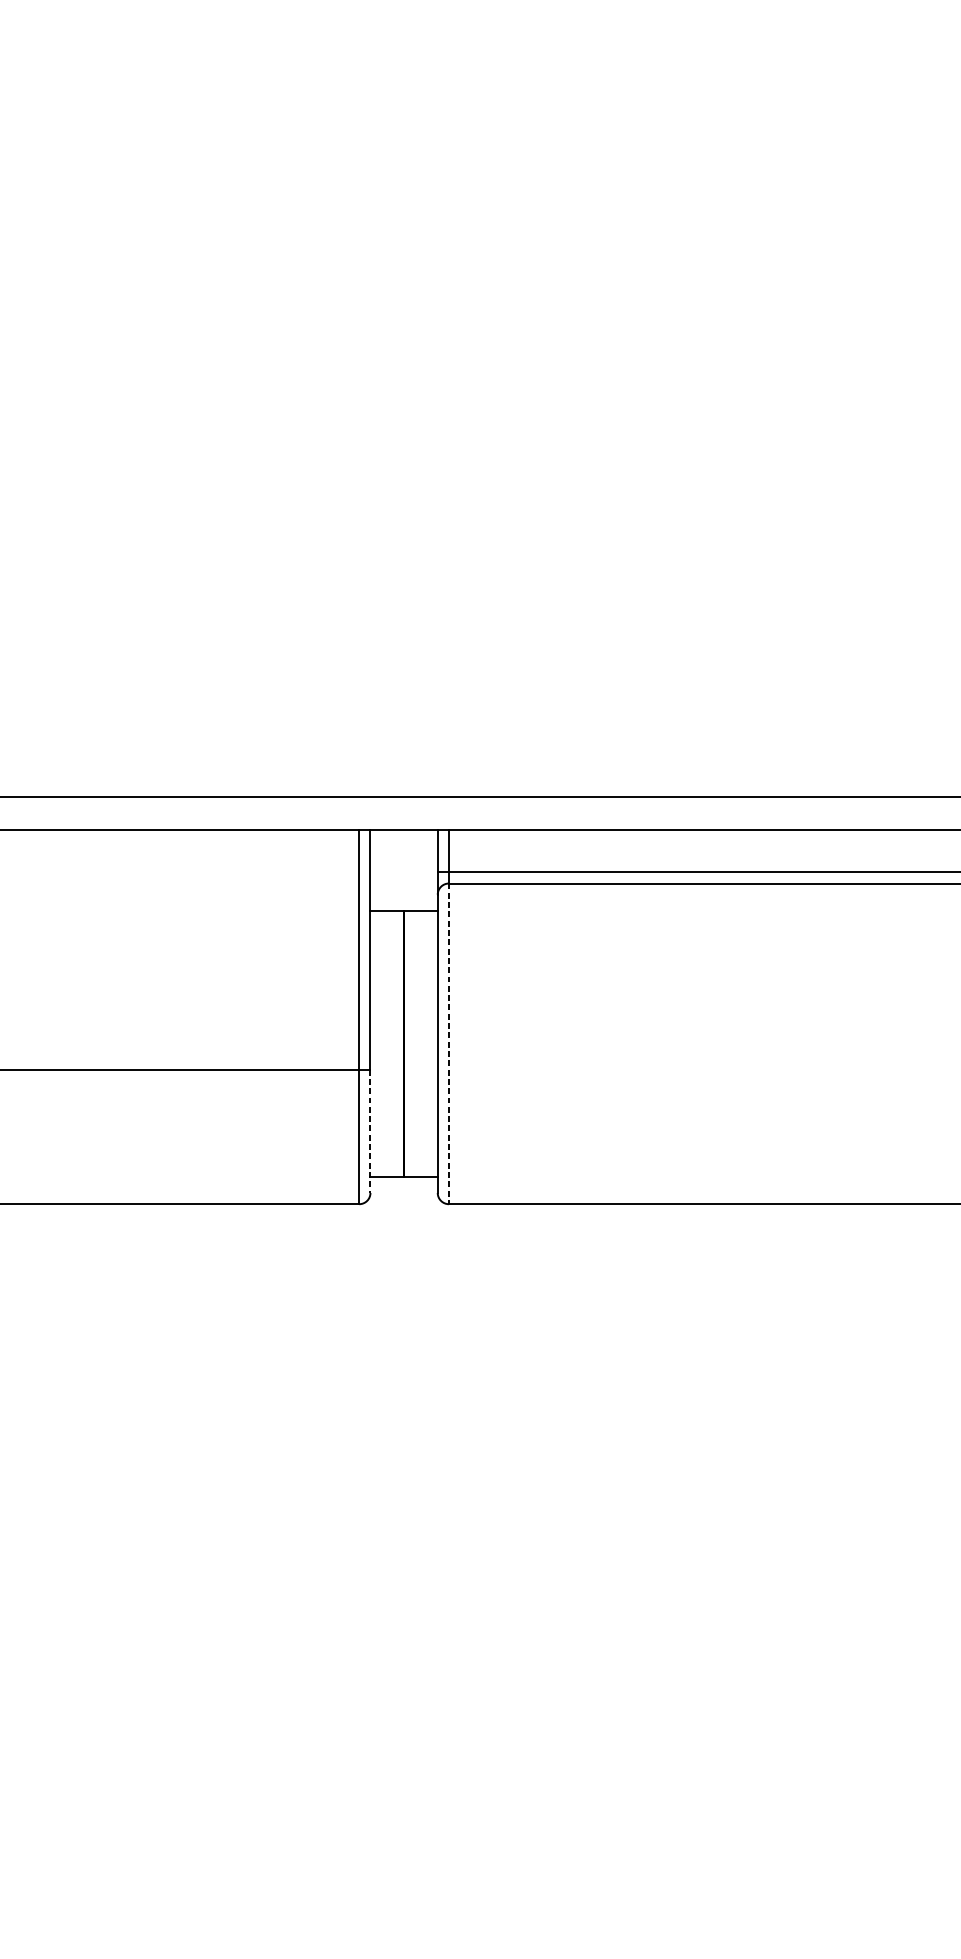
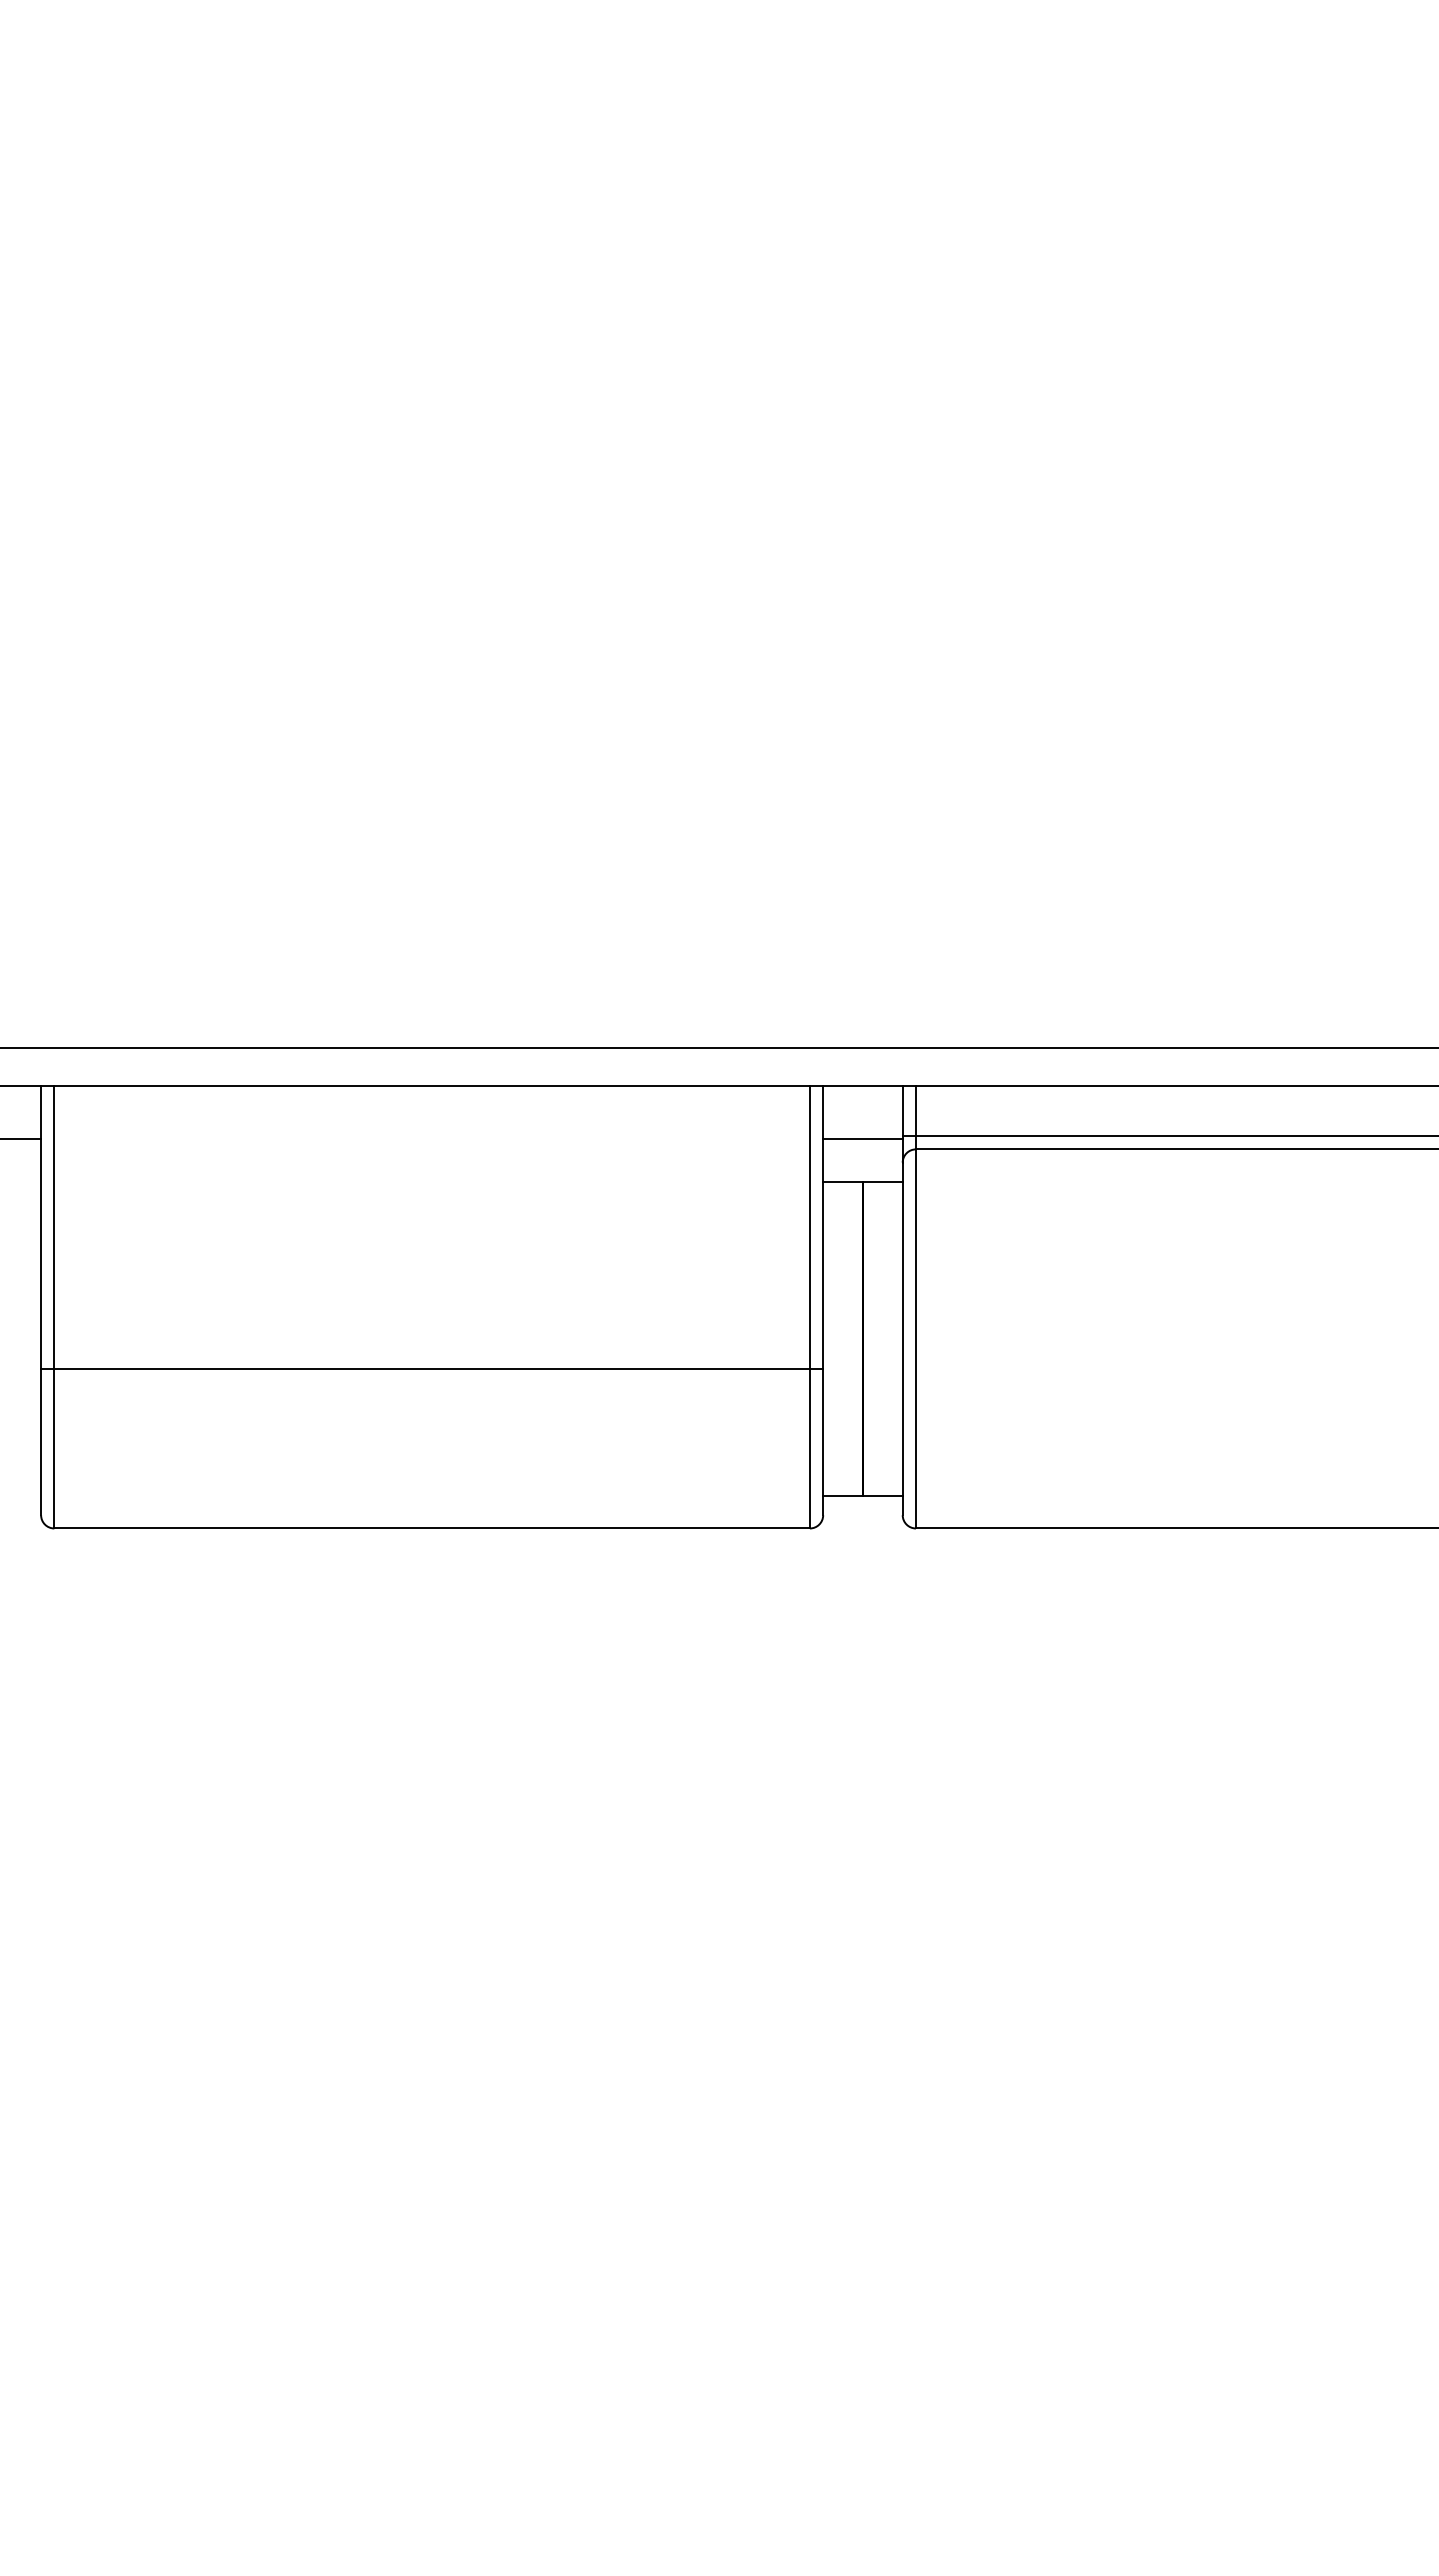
line: (403, 874) -> (862, 1138), added
line: (448, 1043) -> (915, 1338), dashed -> solid
line: (370, 1131) -> (823, 1442), dashed -> solid

